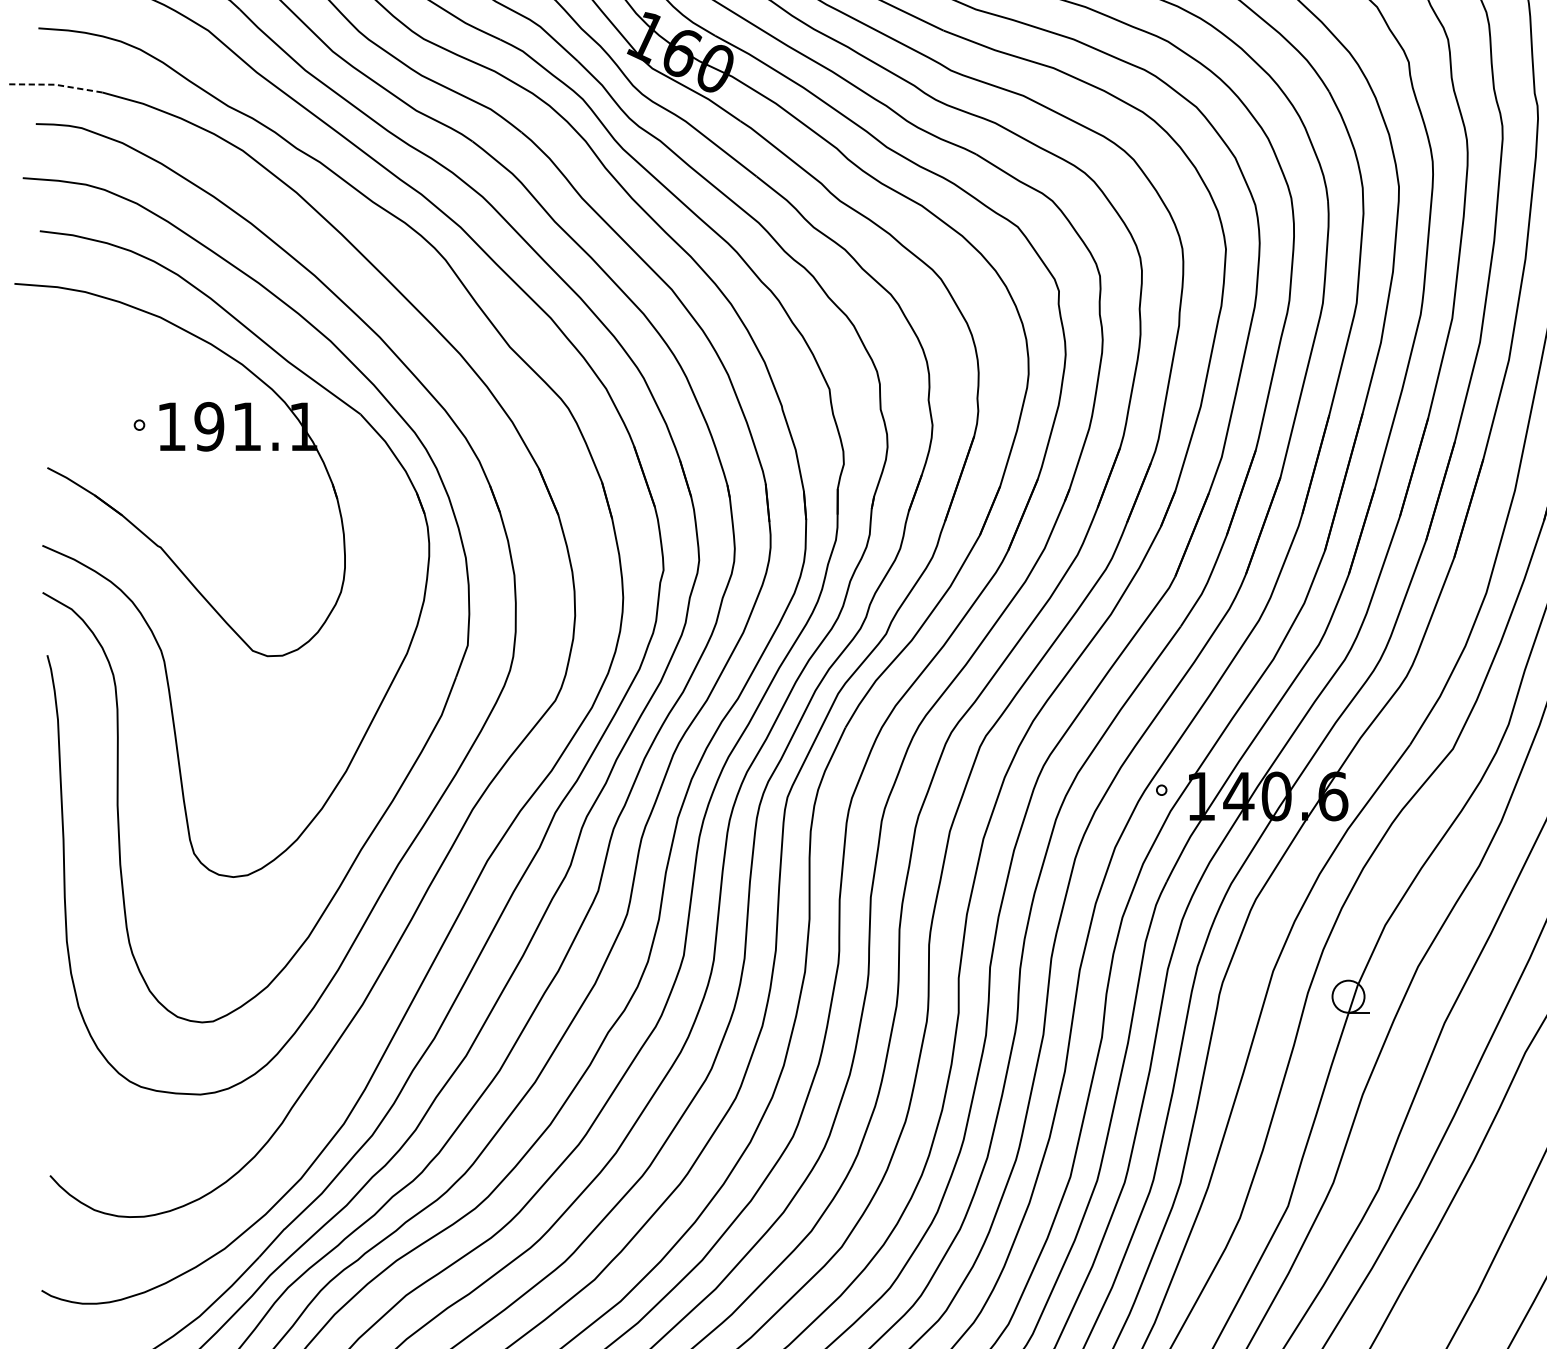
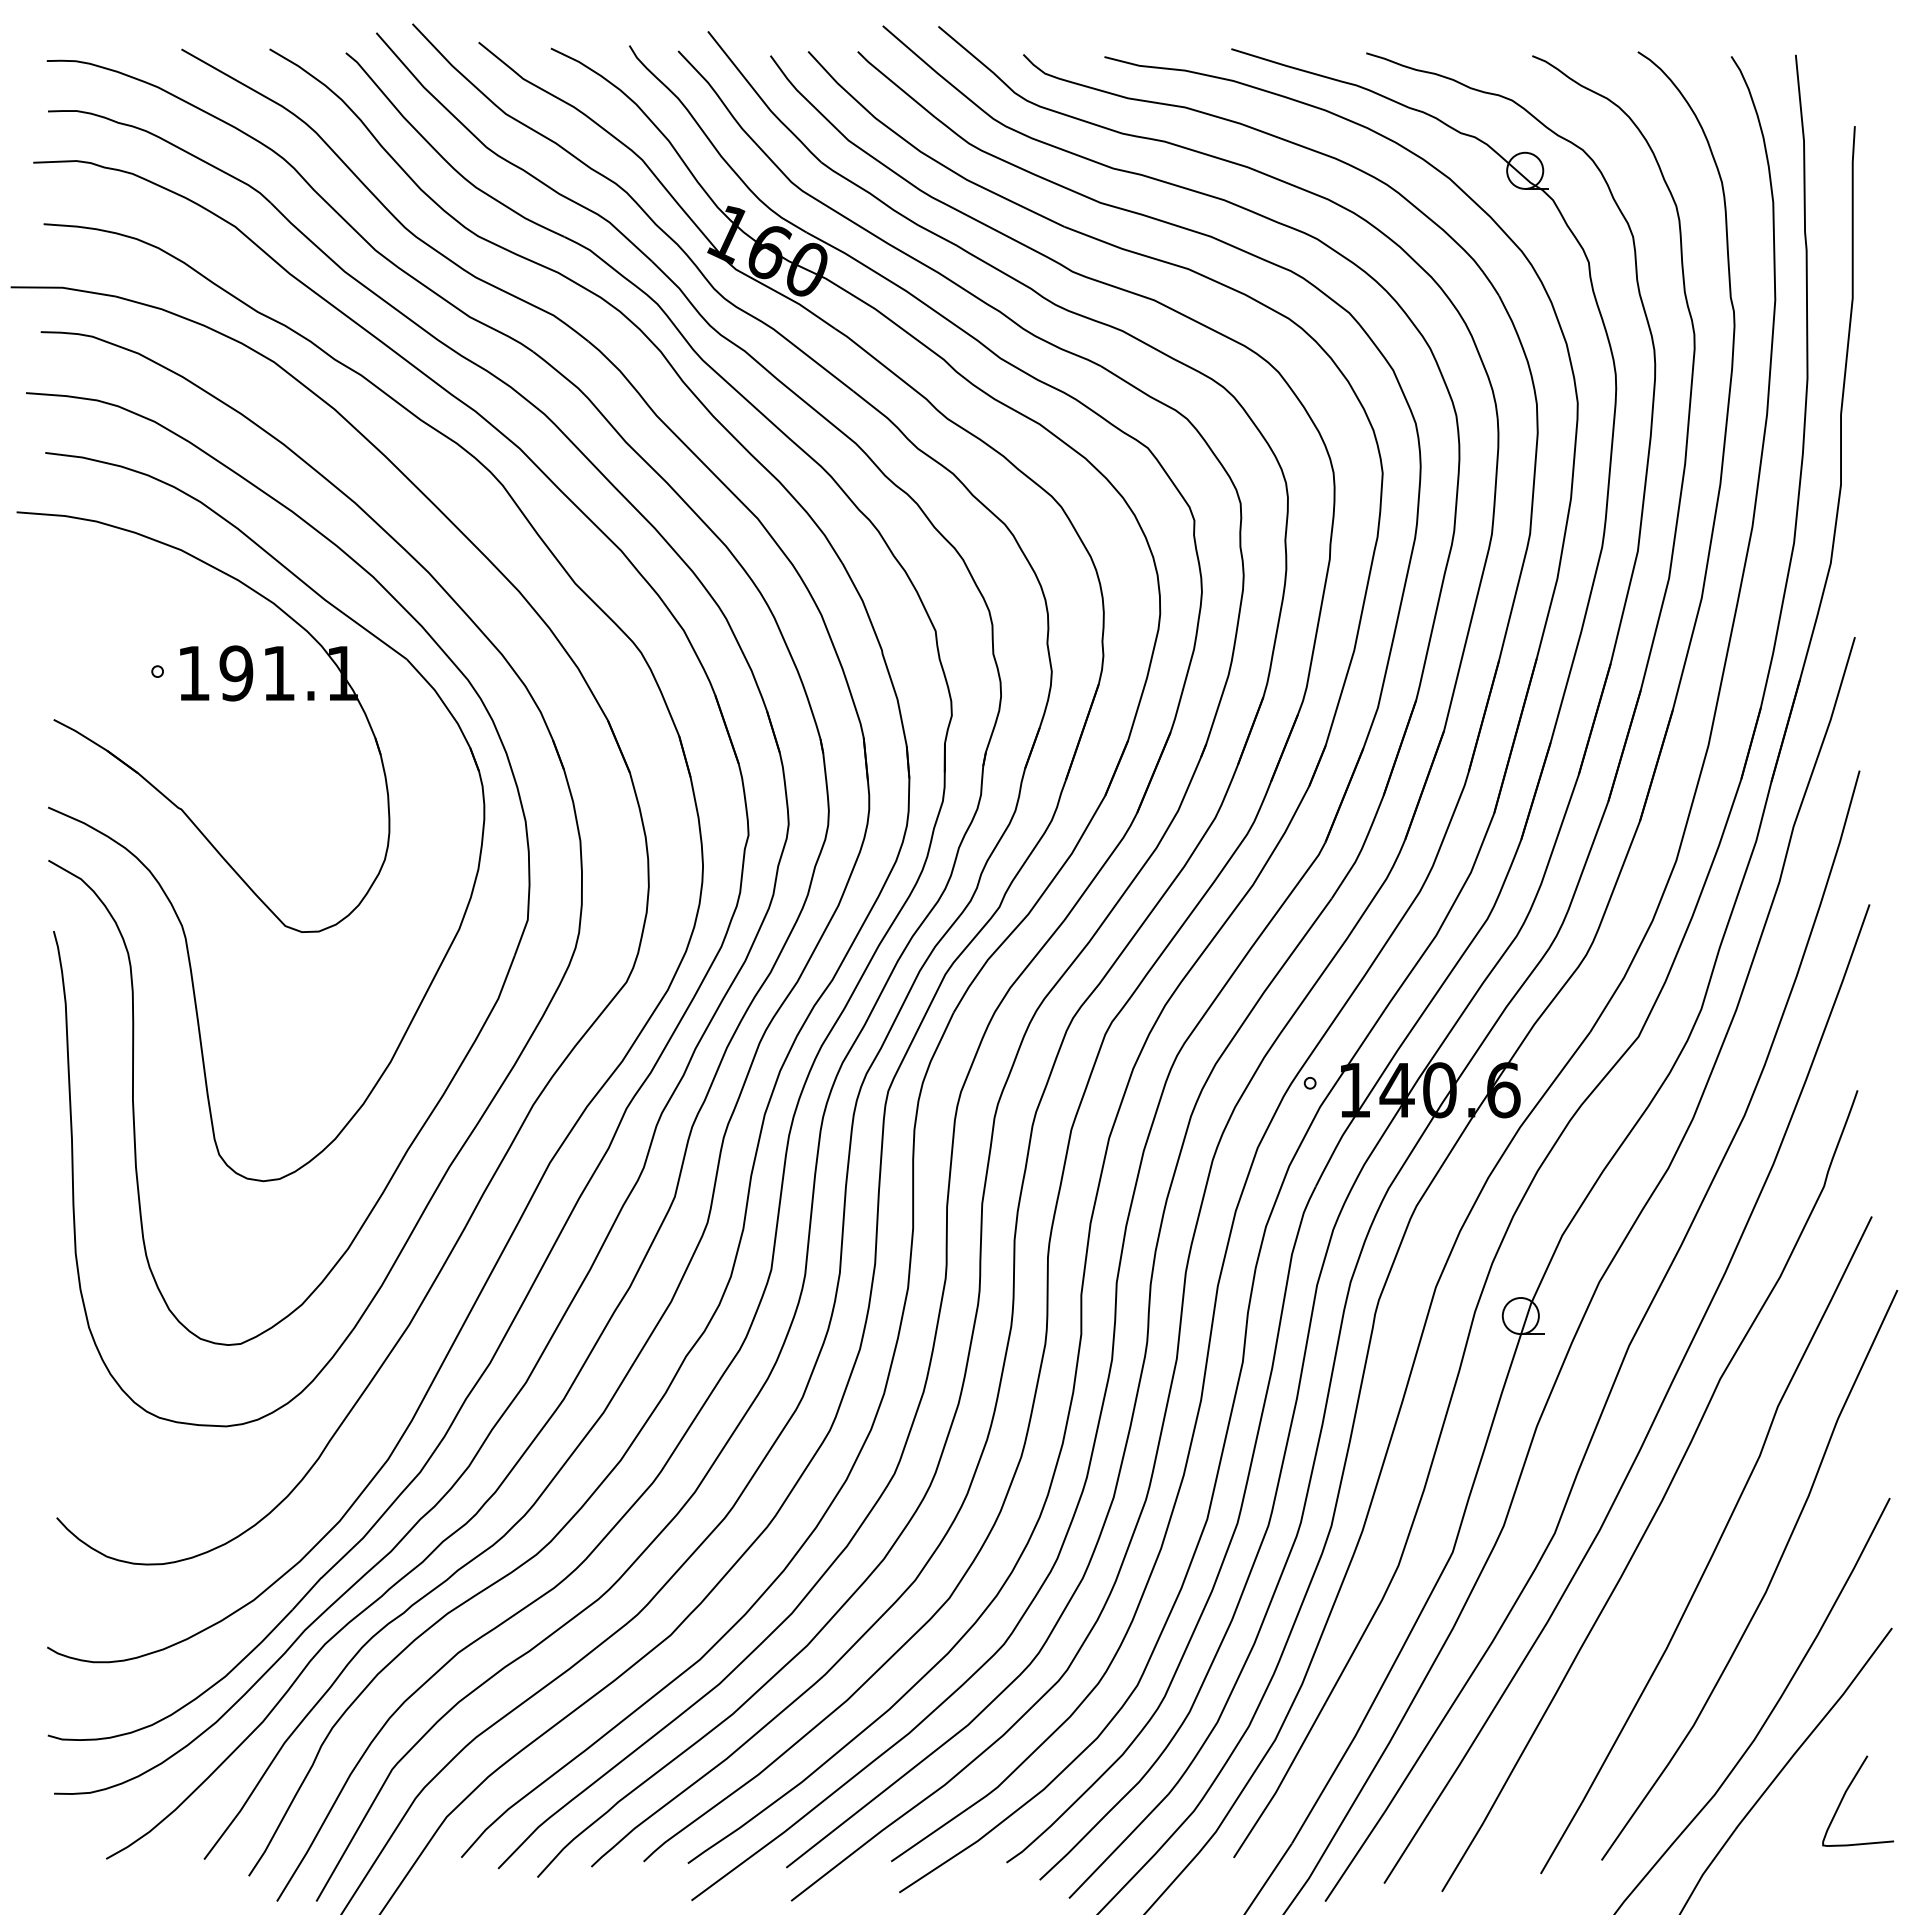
line: (56, 84) -> (63, 287), dashed -> solid

